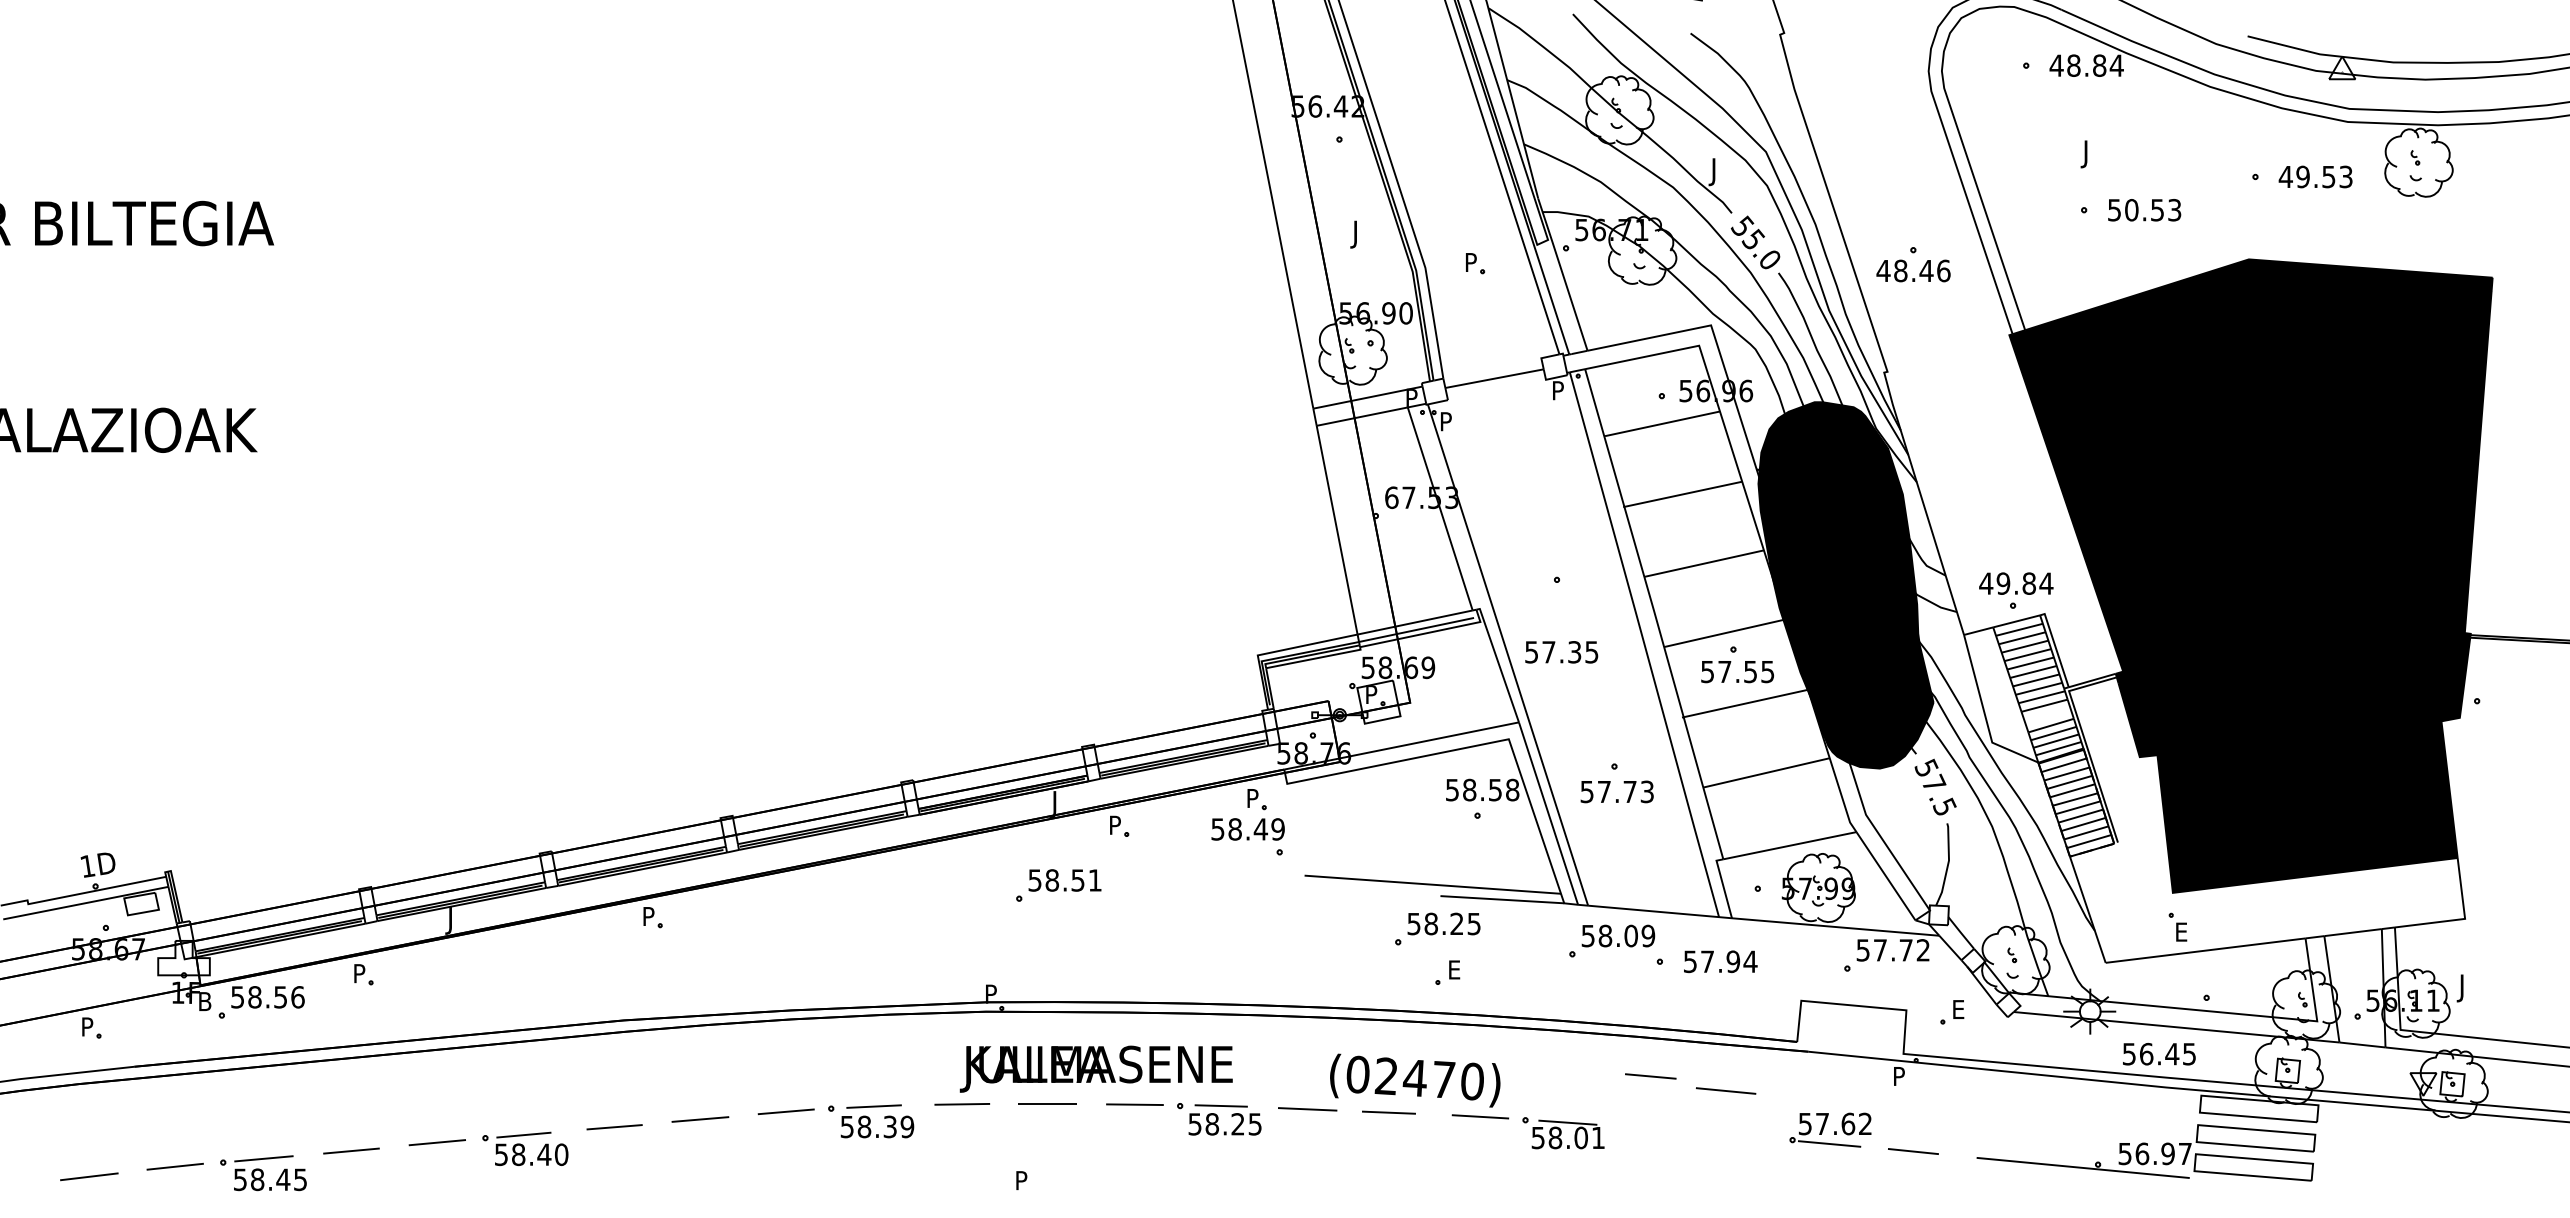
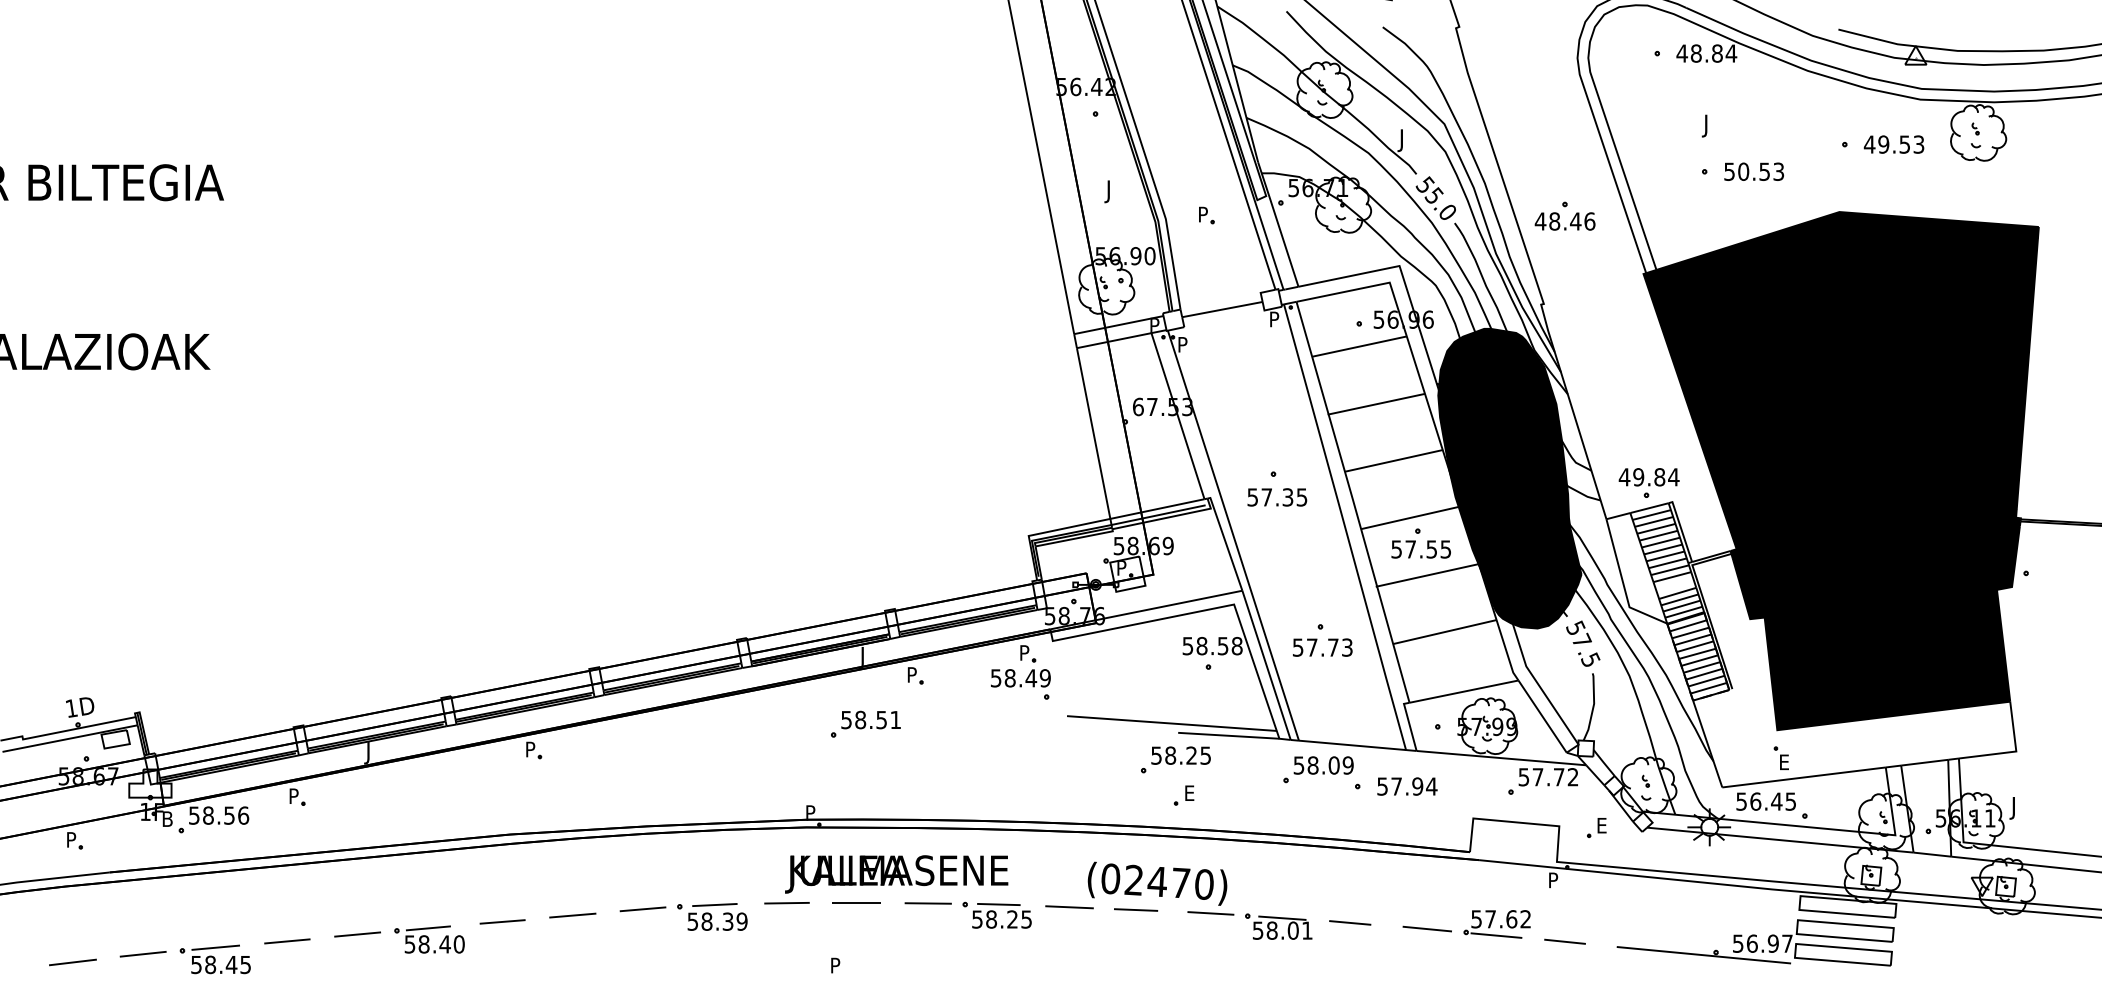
text: (1561, 652) -> (1277, 497), moved
text: (2159, 1054) -> (1766, 801), moved
line: (1650, 1076) -> (1349, 922), moved
line: (1726, 1090) -> (1427, 928), moved

